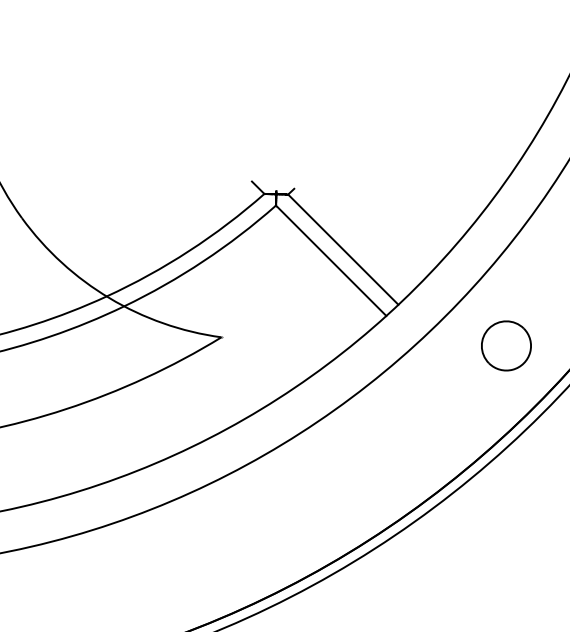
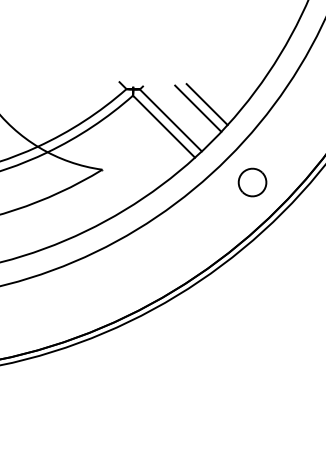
line: (406, 221) -> (206, 104), added
line: (392, 228) -> (198, 108), added
part: (506, 345) -> (252, 182), moved

